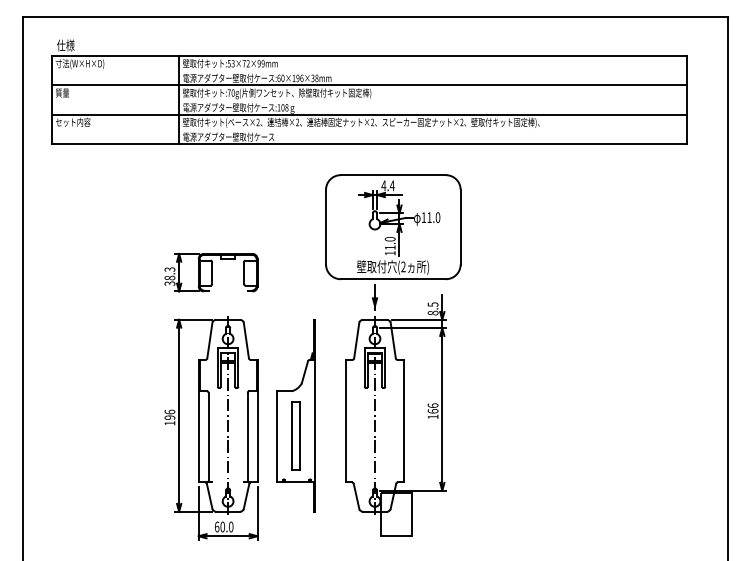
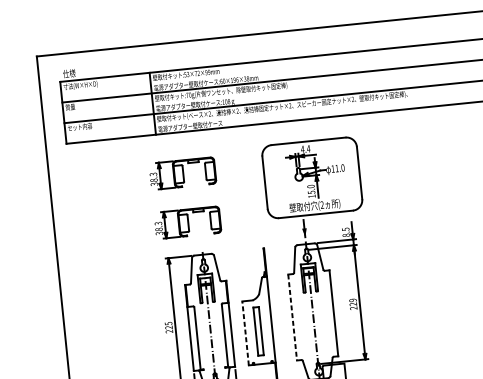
part: (211, 202) -> (182, 173), added
text: (390, 247) -> (311, 192), 11.0 -> 15.0
text: (432, 411) -> (352, 304), 166 -> 229
text: (169, 417) -> (168, 327), 196 -> 225
line: (345, 421) -> (292, 317), solid -> dashed
line: (277, 436) -> (245, 333), solid -> dashed

